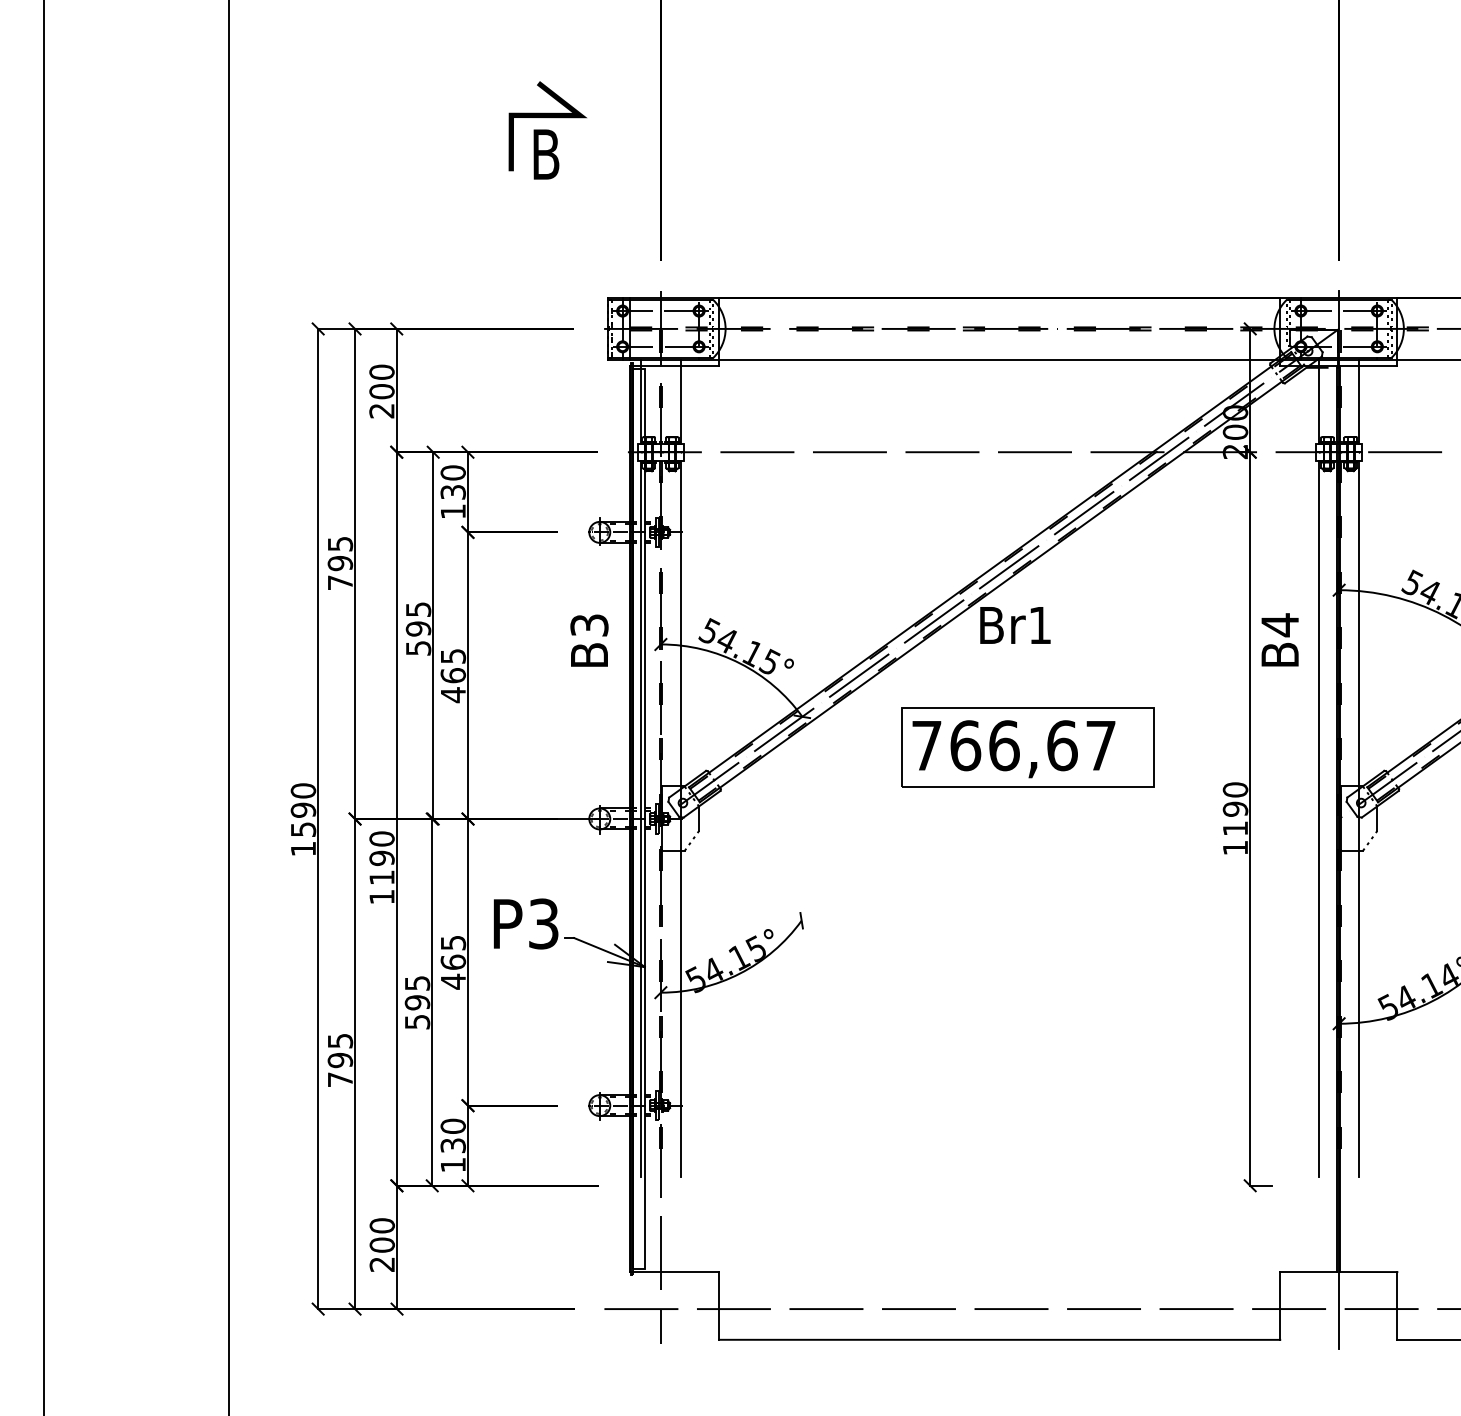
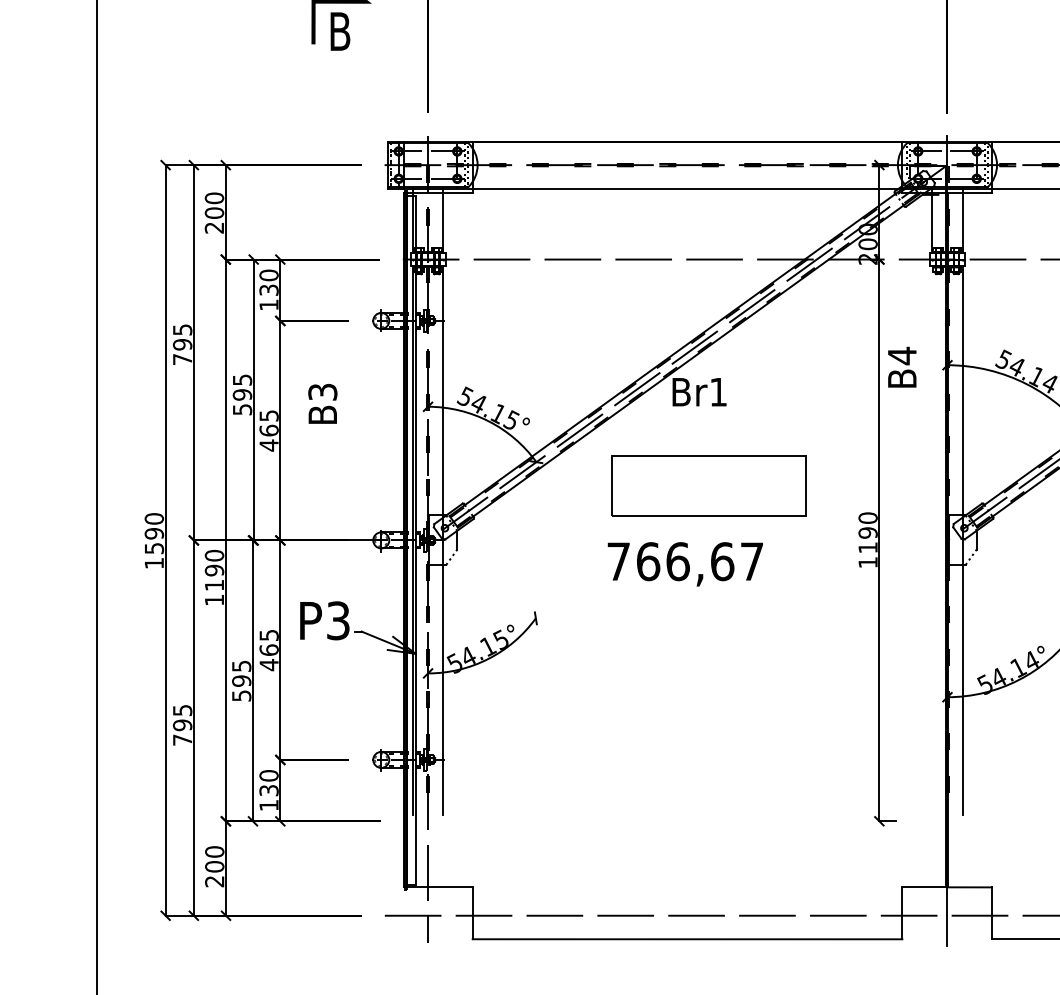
text: (1279, 639) -> (901, 366), moved
text: (589, 640) -> (322, 403), moved
text: (1013, 749) -> (685, 564), moved
line: (1319, 818) -> (932, 540), removed

